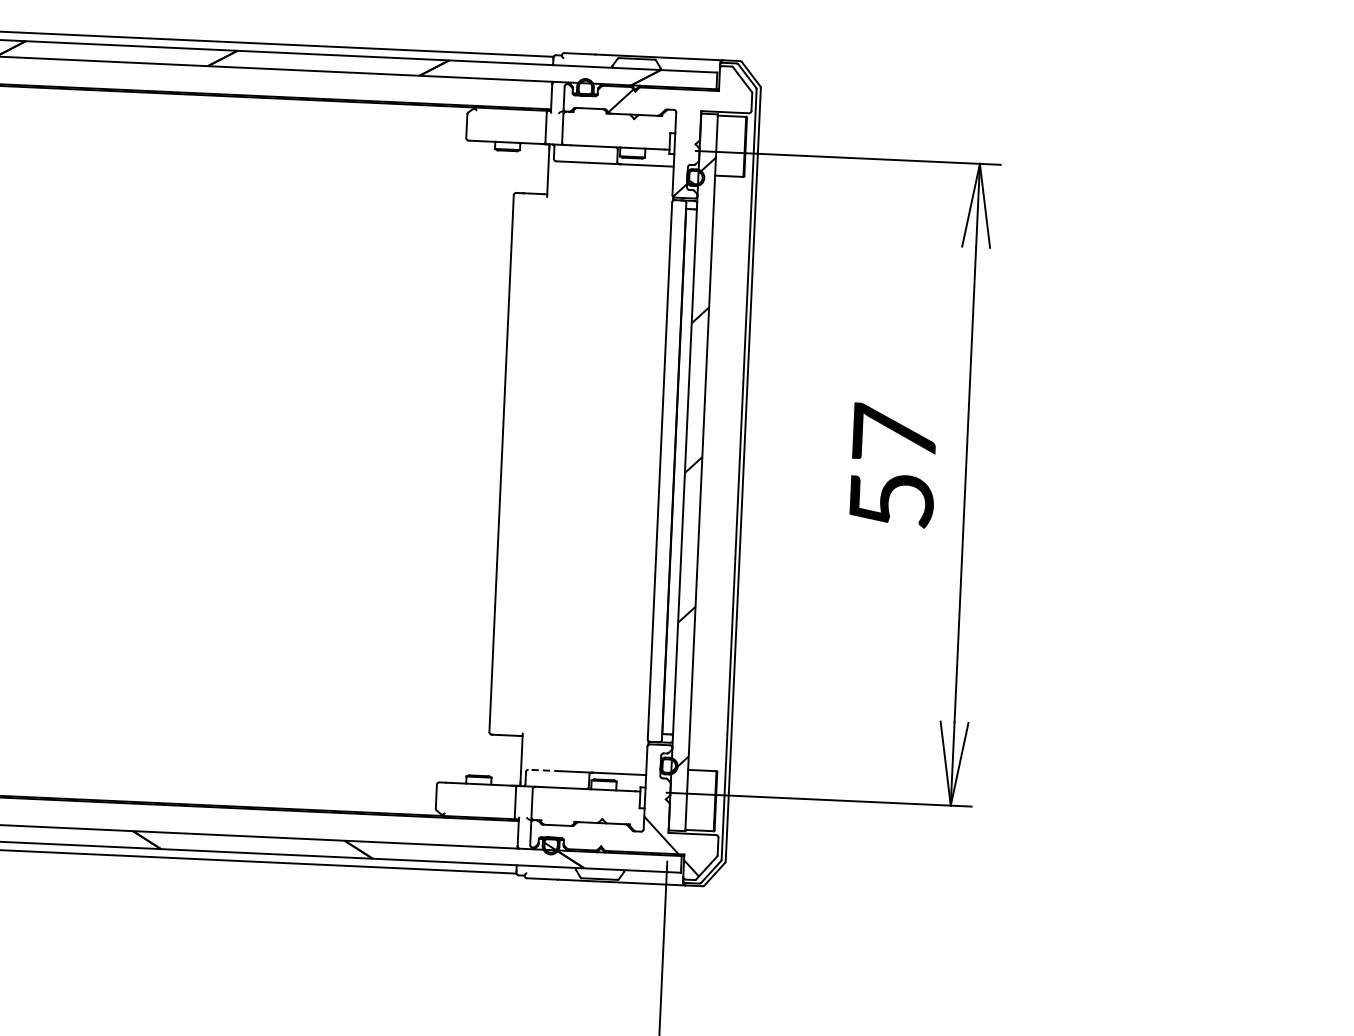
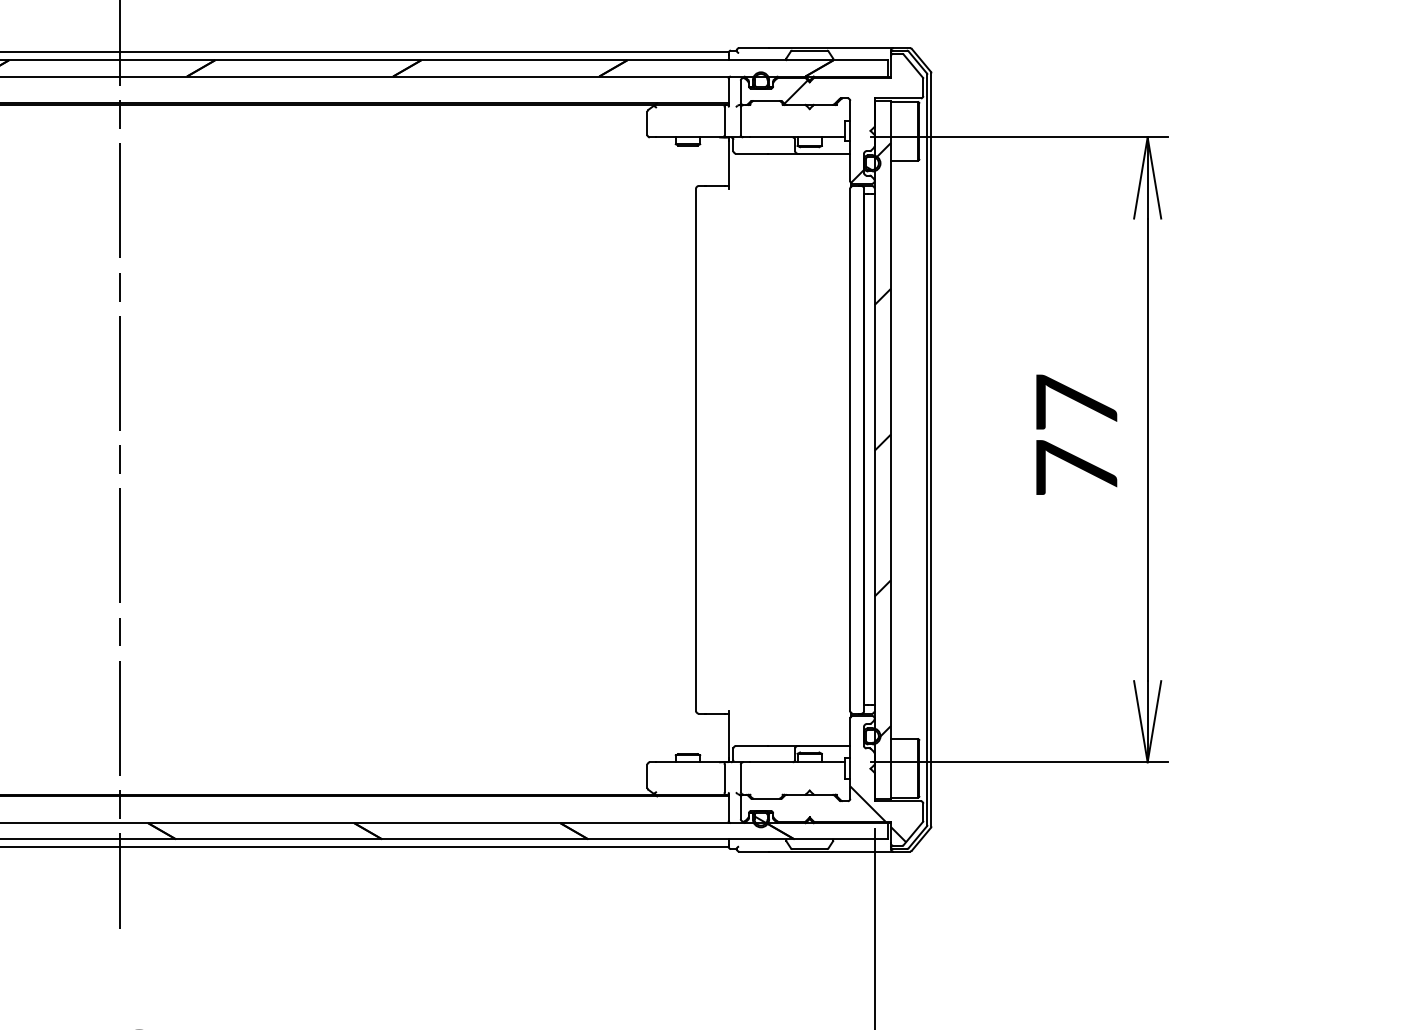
text: (892, 499) -> (1077, 467), 57 -> 77
line: (544, 770) -> (751, 746), dashed -> solid

